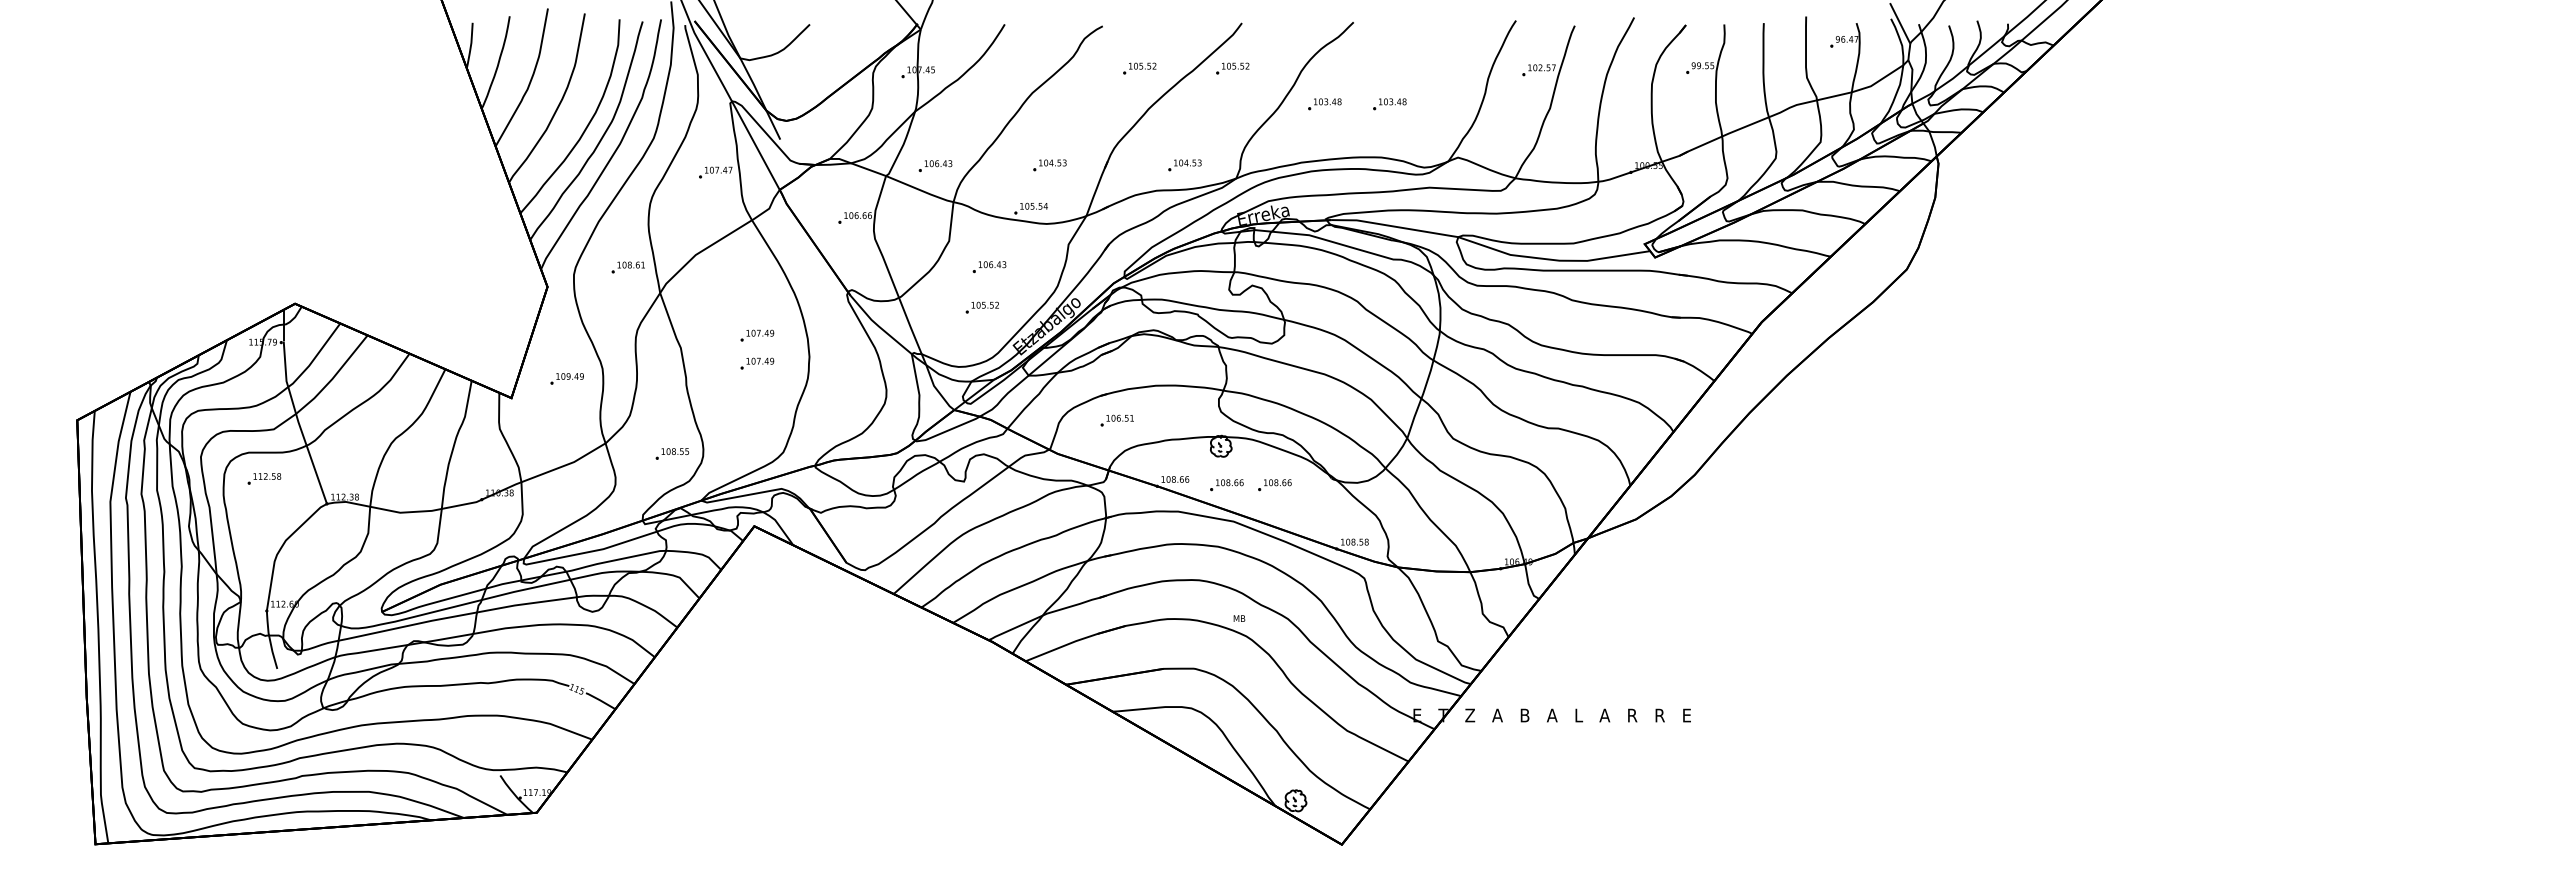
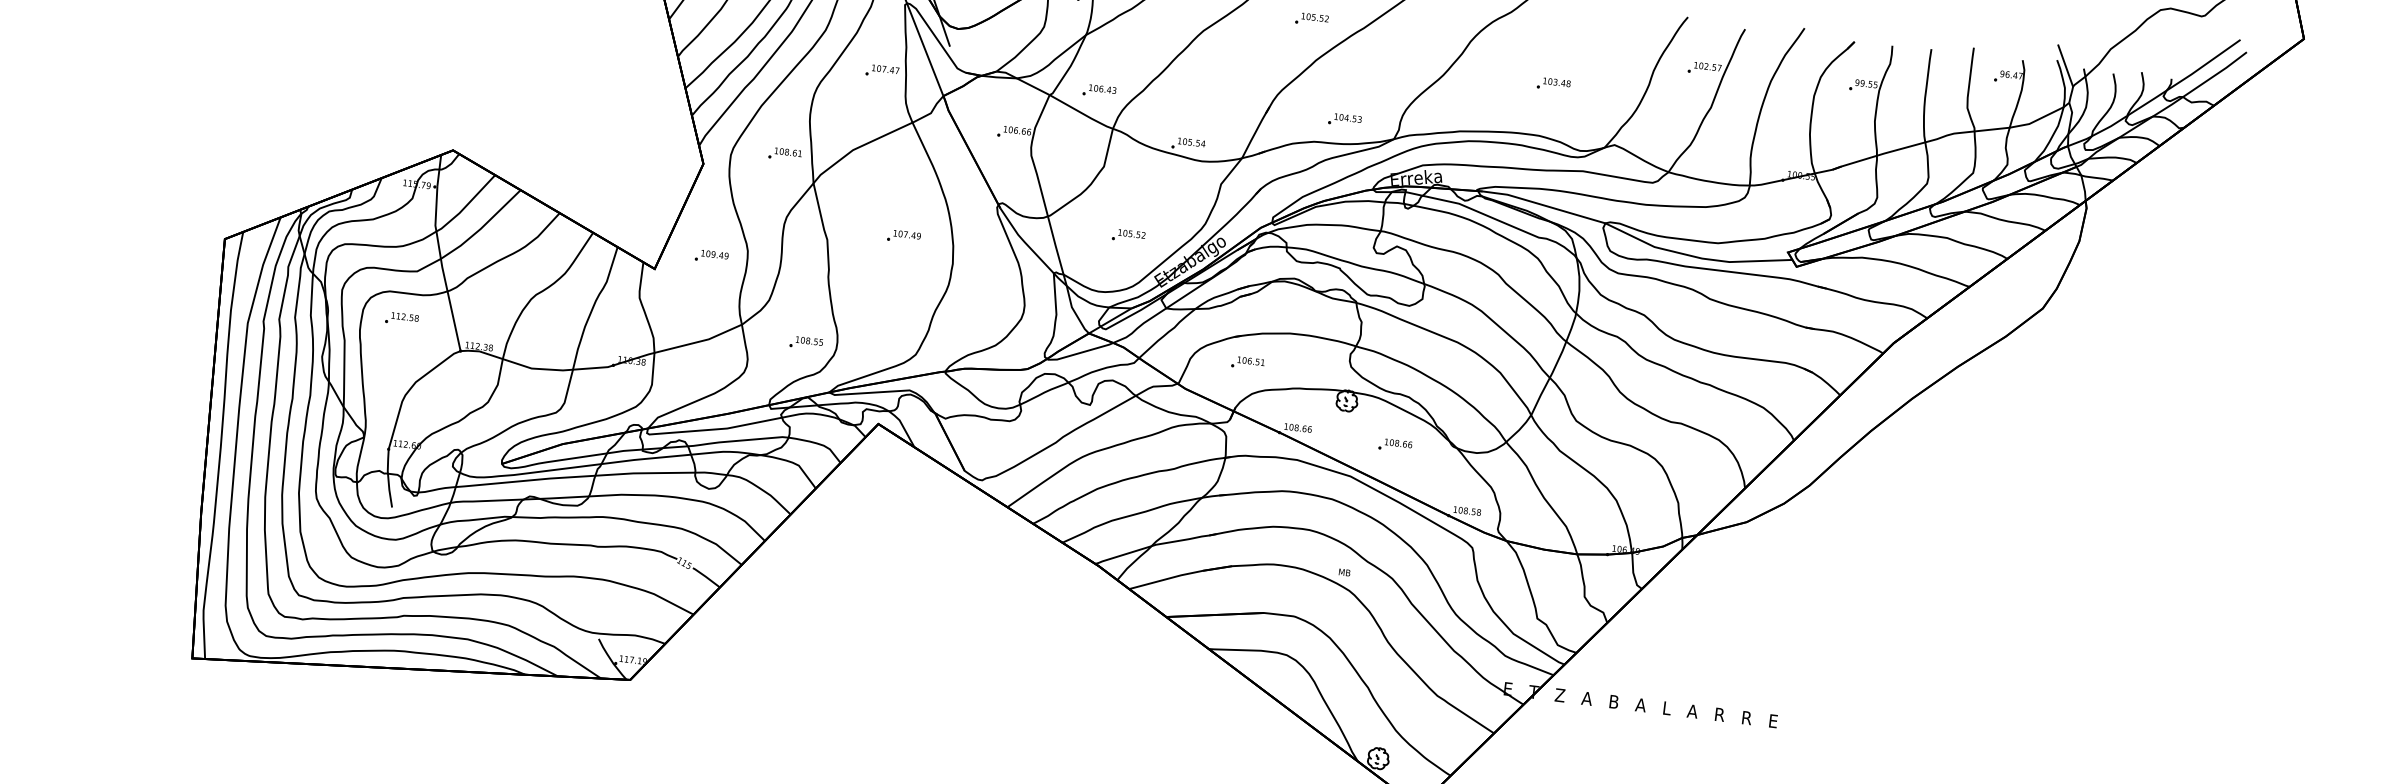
part: (1232, 68) -> (1403, 30), removed
part: (1324, 104) -> (1489, 76), removed
part: (1049, 165) -> (1211, 104), removed
part: (989, 267) -> (1140, 197), removed
part: (757, 363) -> (900, 264), removed
part: (1226, 485) -> (1347, 440), removed

